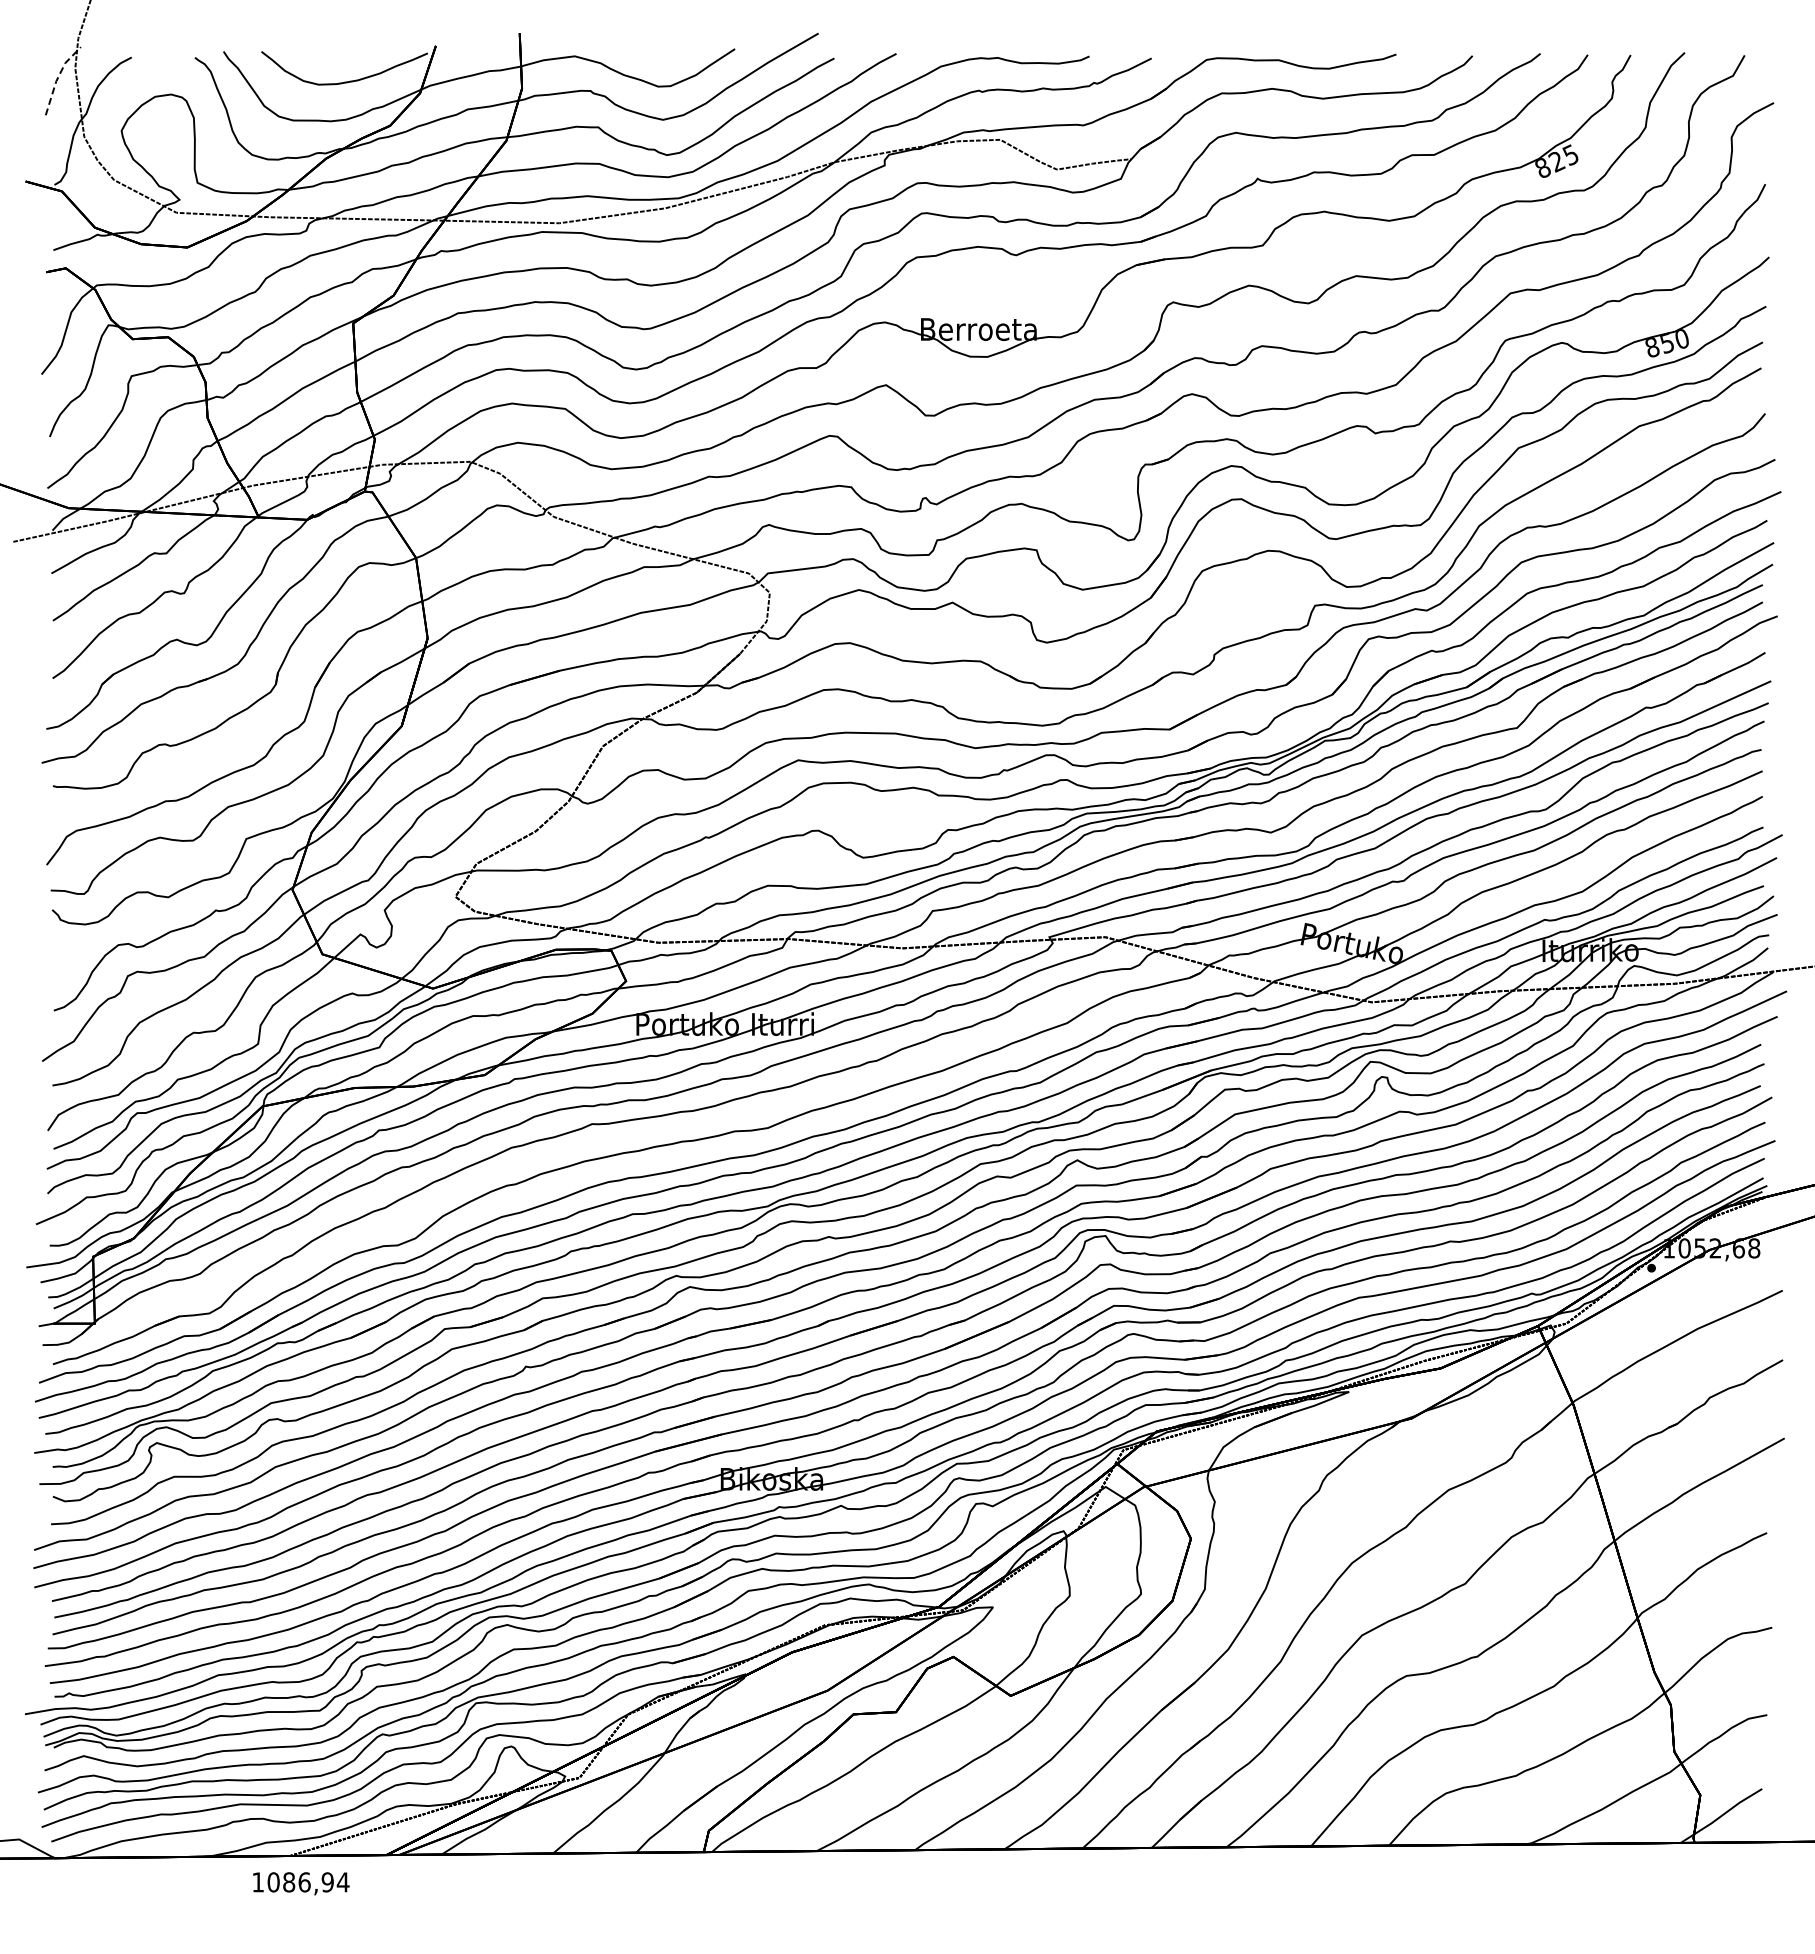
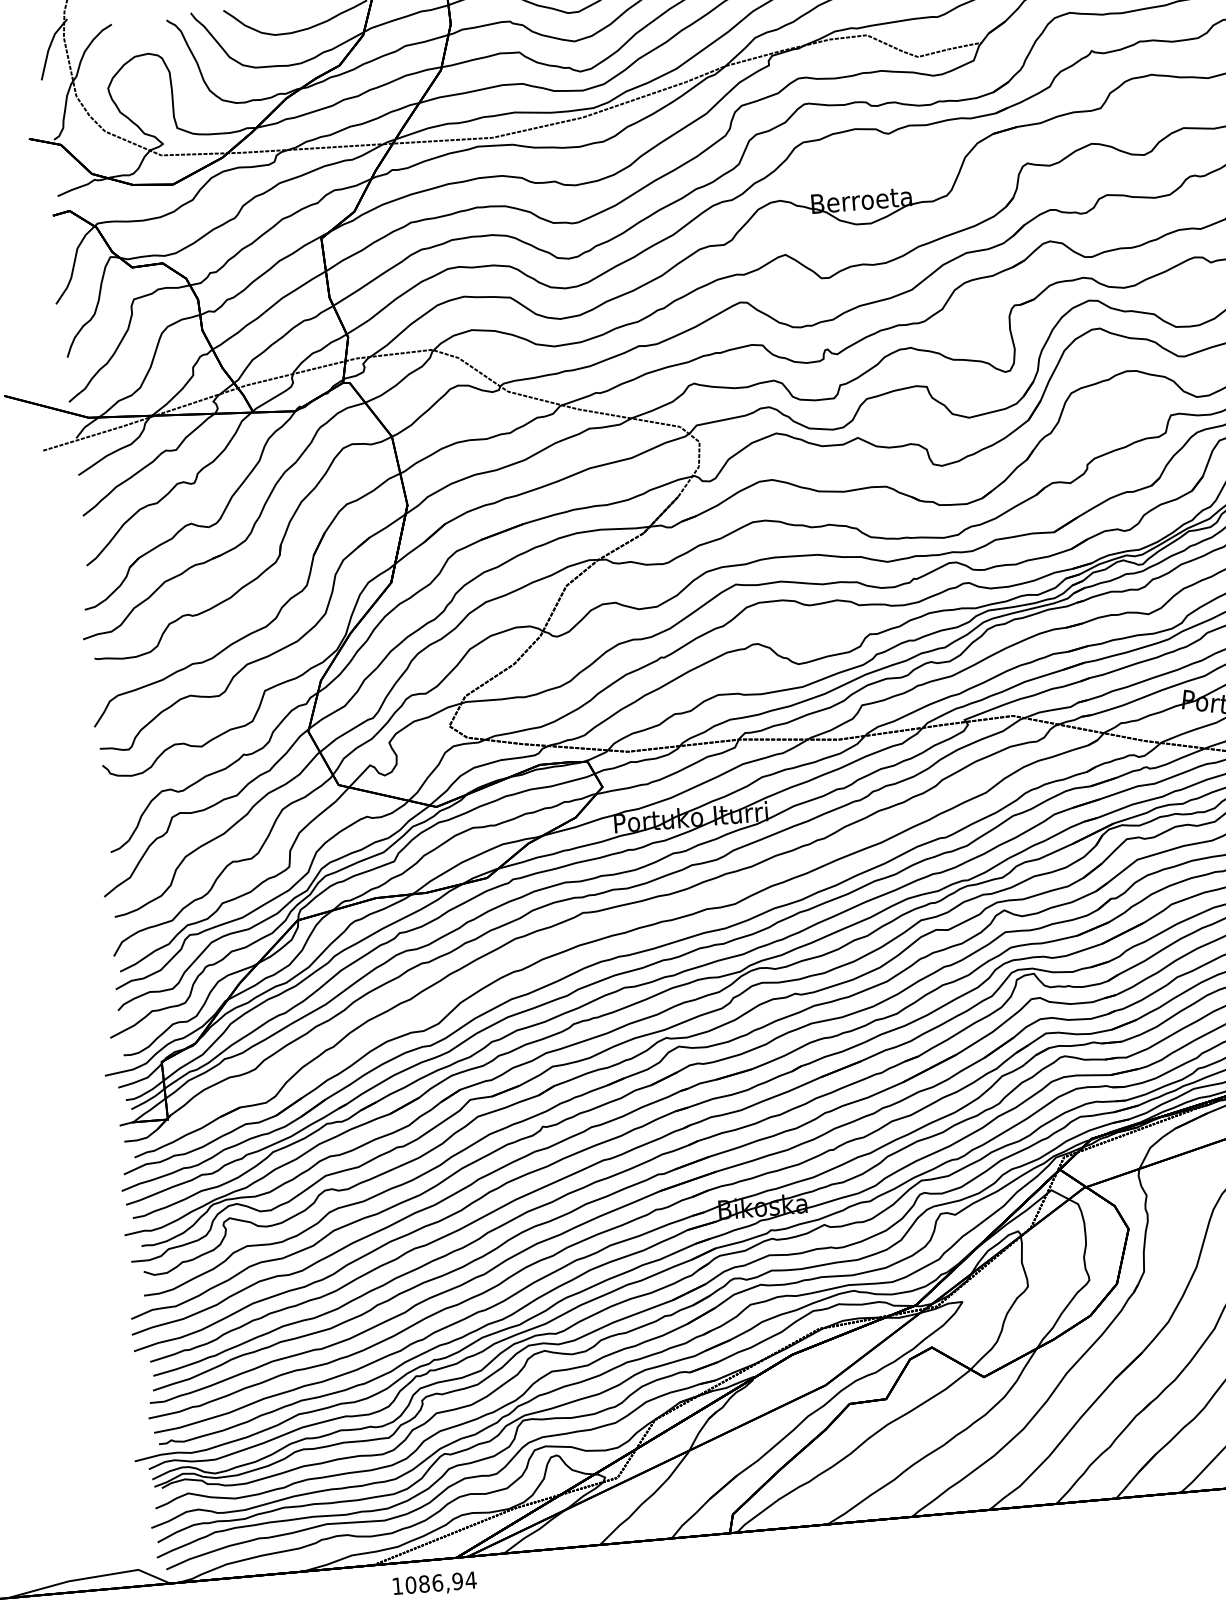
line: (57, 78) -> (49, 47), dashed -> solid
text: (301, 1883) -> (435, 1584), moved

